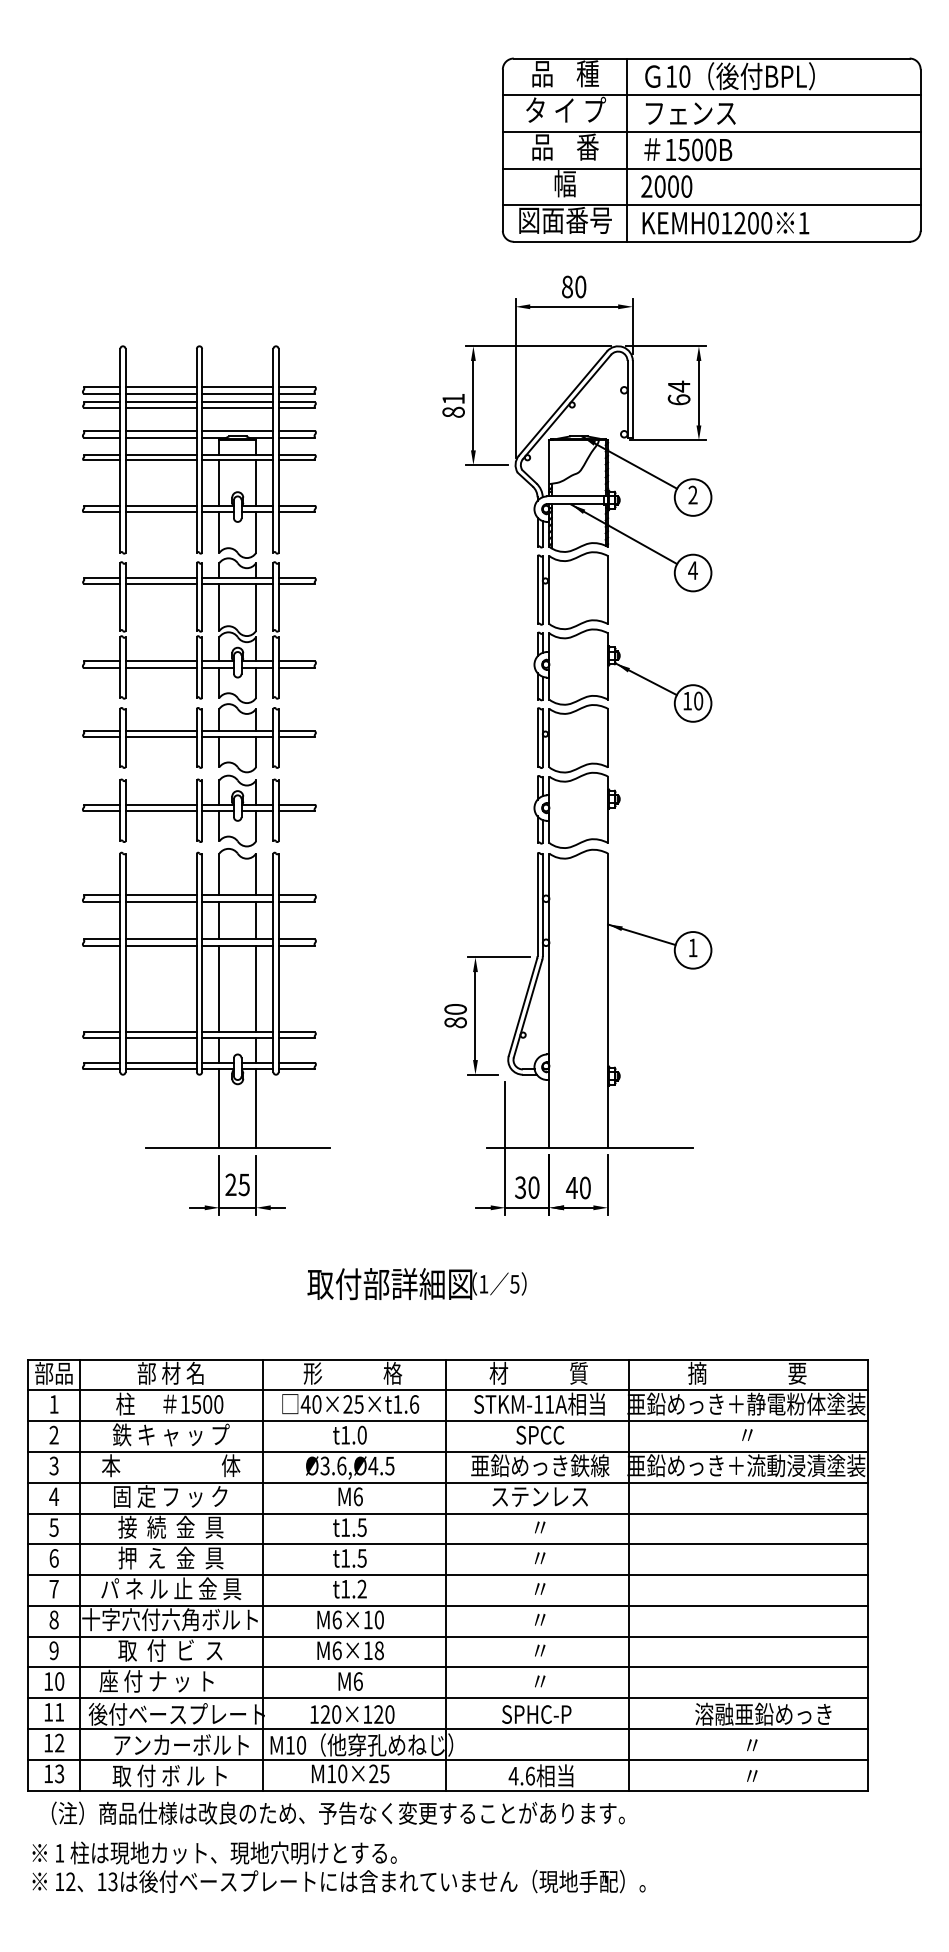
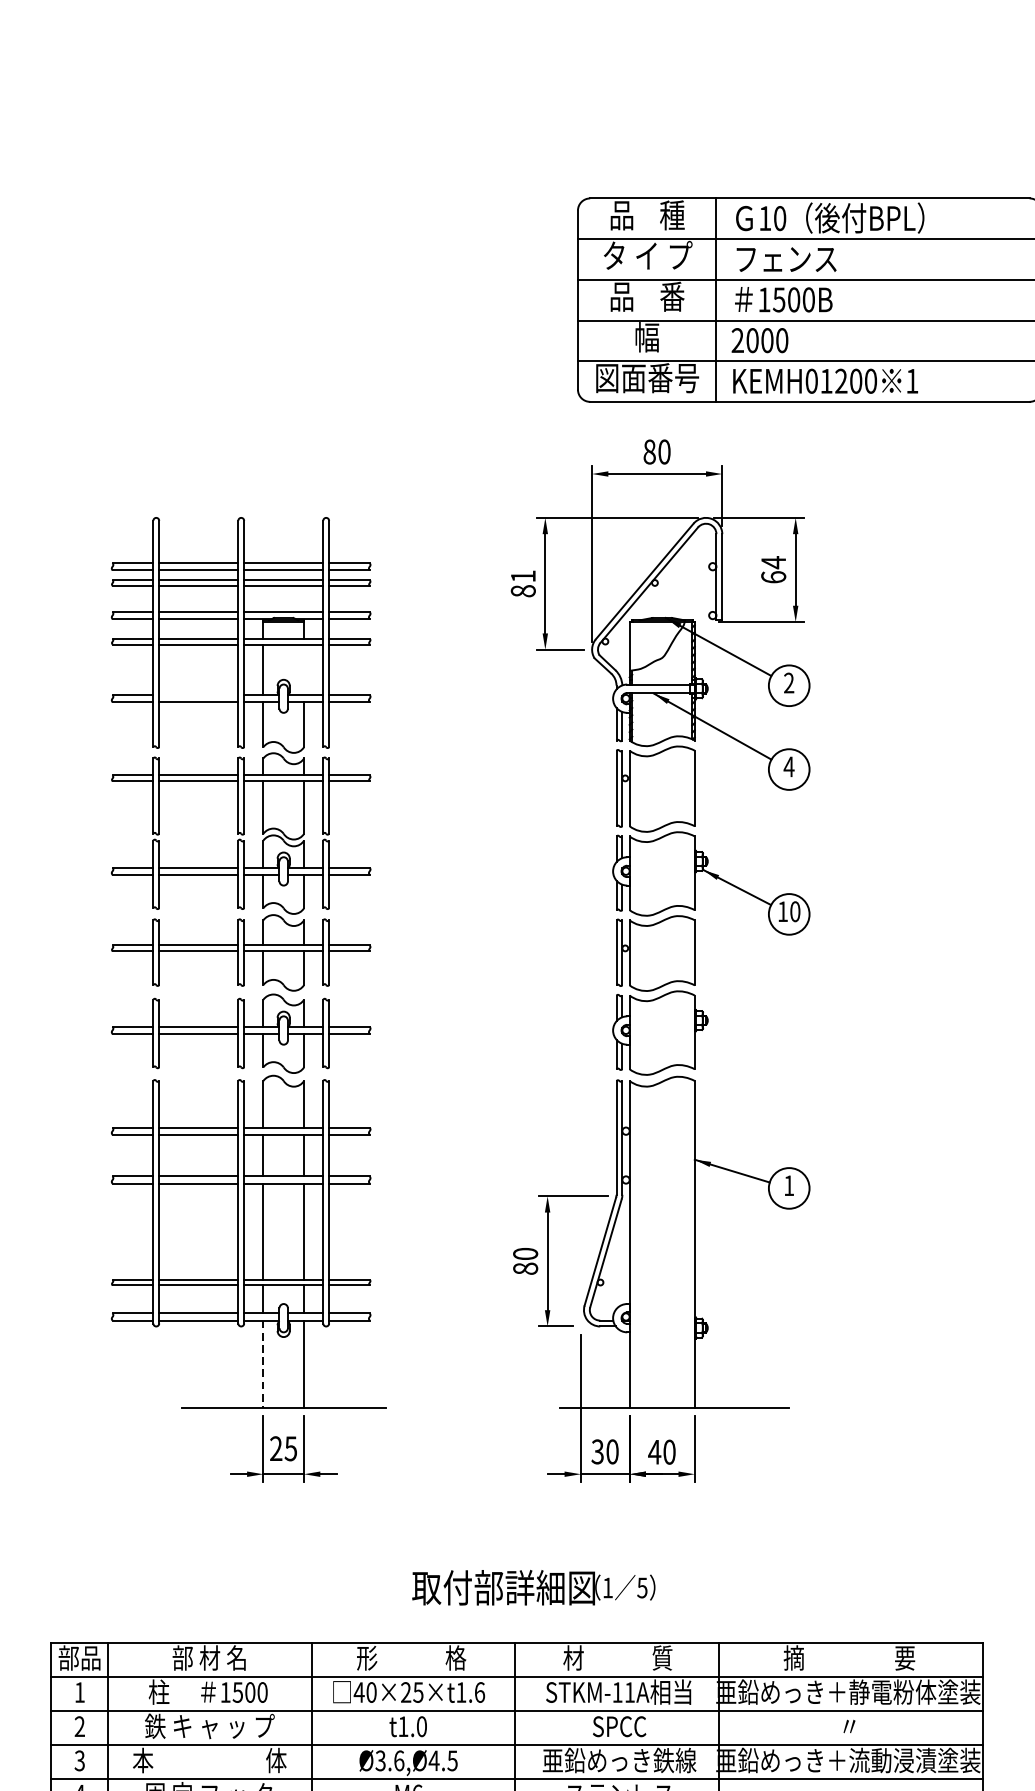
line: (256, 482) -> (304, 669), removed
line: (160, 505) -> (197, 694), removed
line: (219, 1109) -> (263, 1365), solid -> dashed
text: (416, 1284) -> (533, 1588), moved

